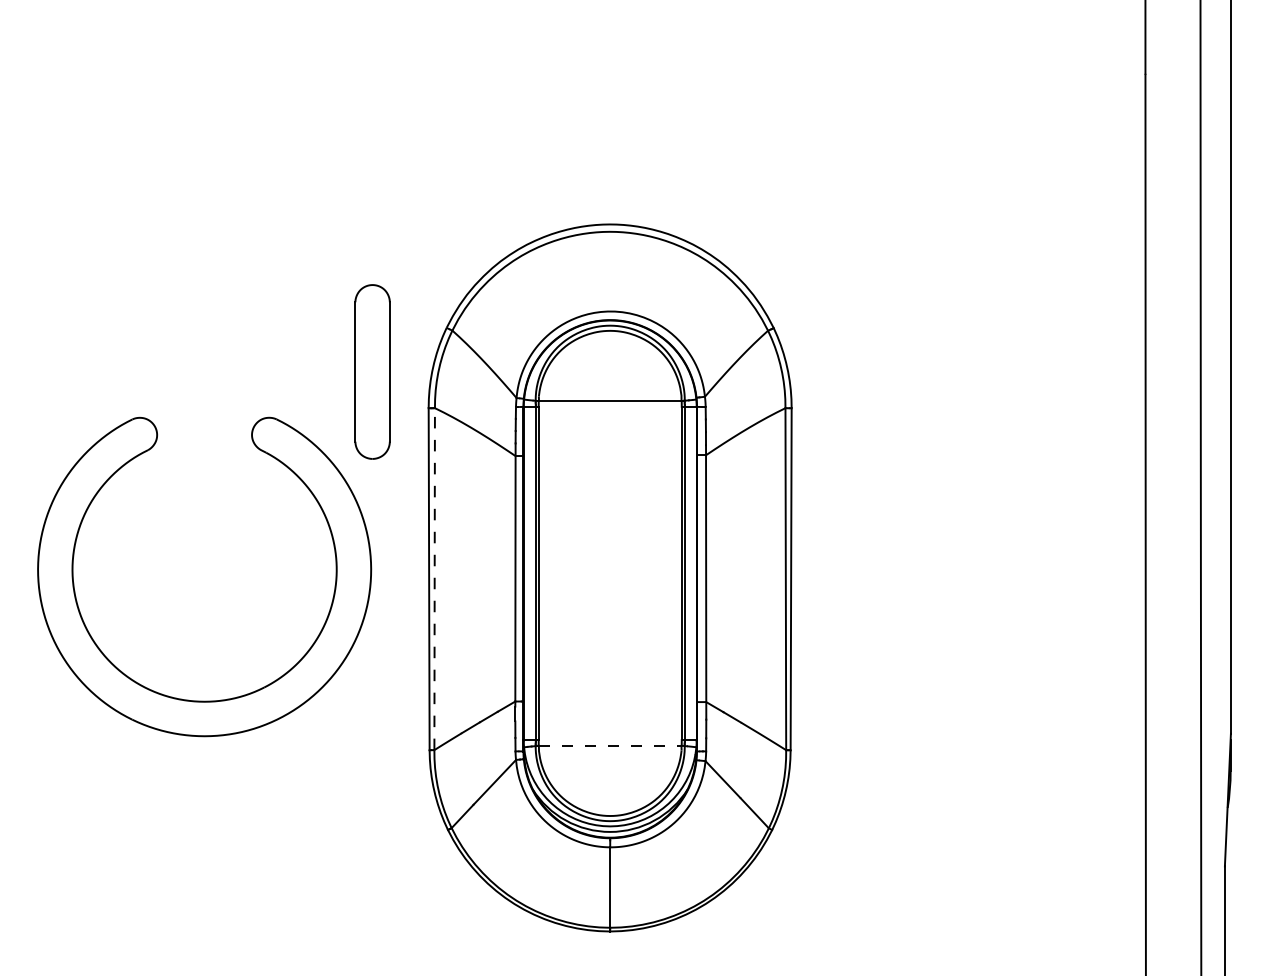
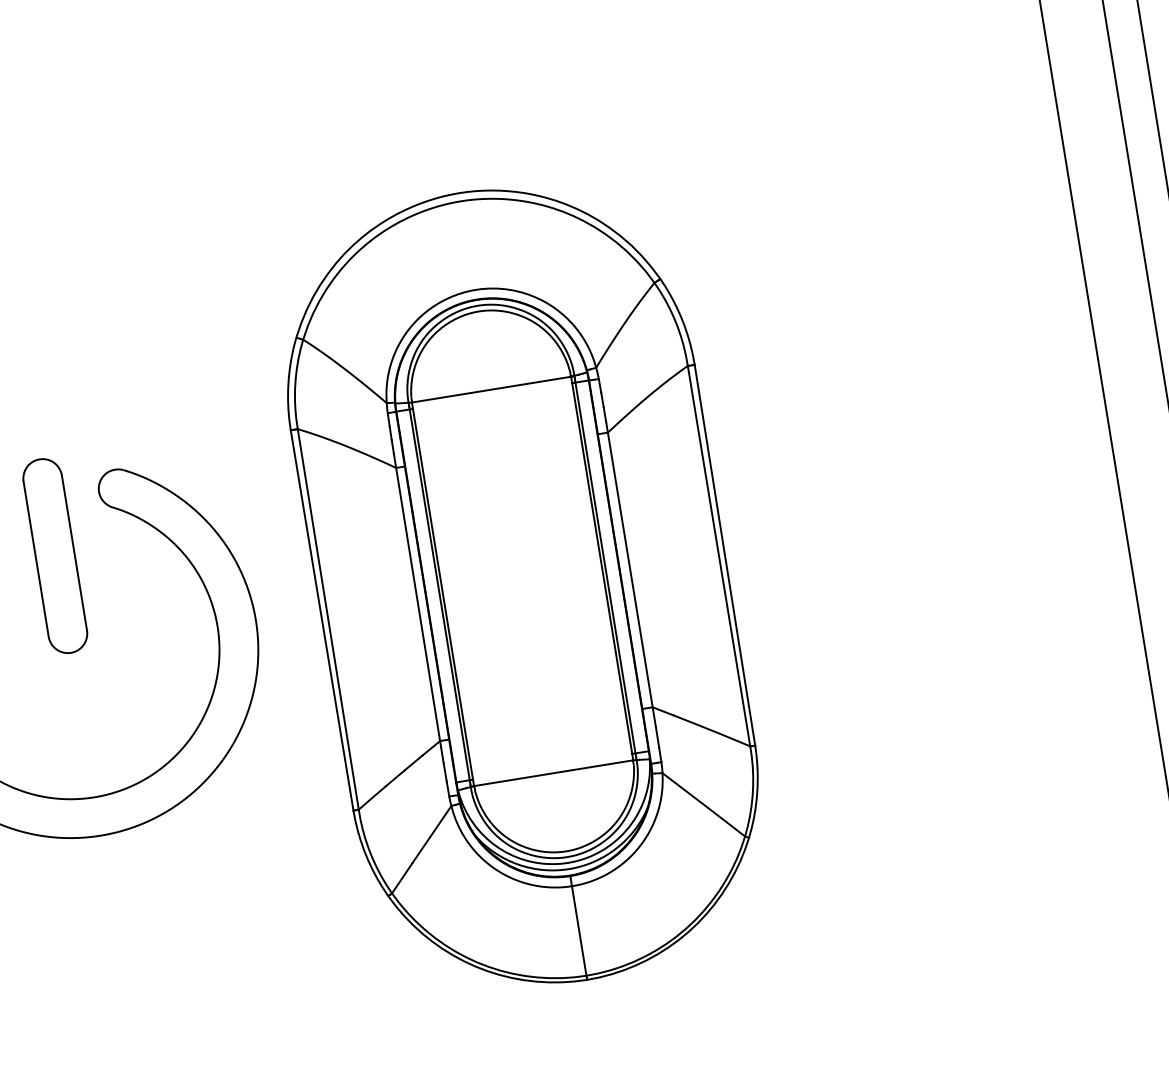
part: (372, 371) -> (55, 555), moved
line: (434, 579) -> (328, 619), dashed -> solid
line: (610, 745) -> (553, 772), dashed -> solid

